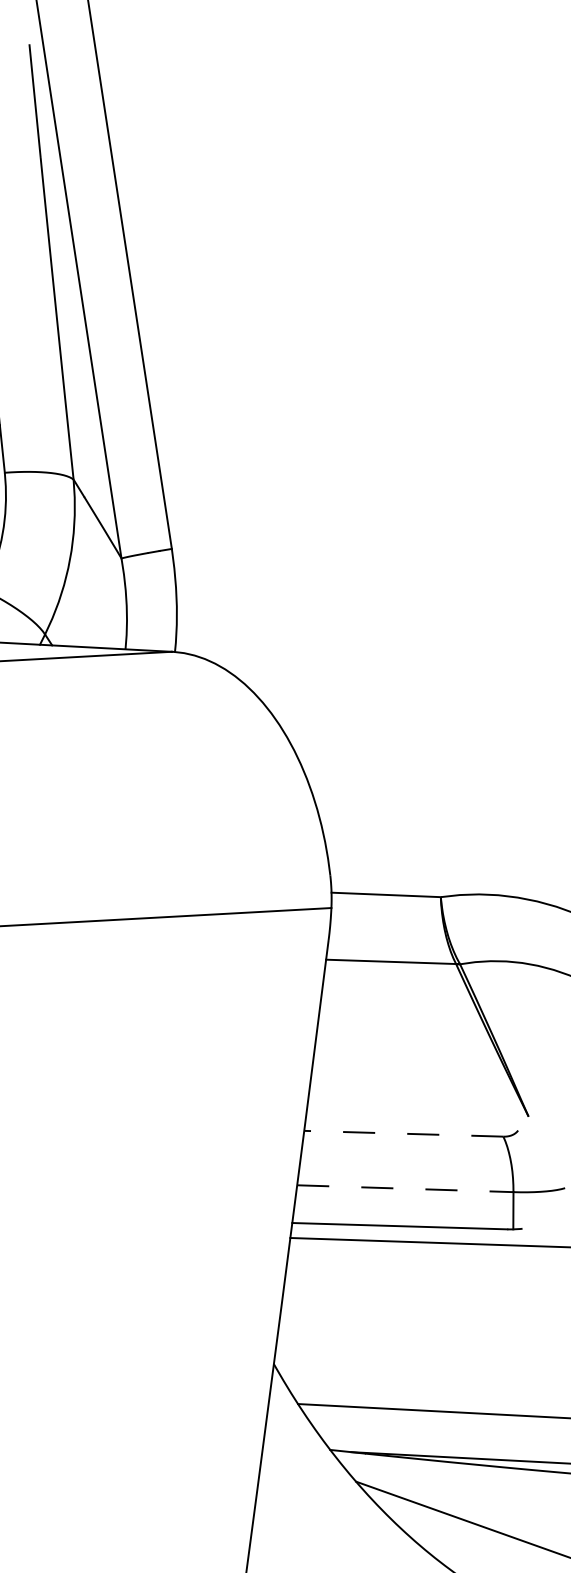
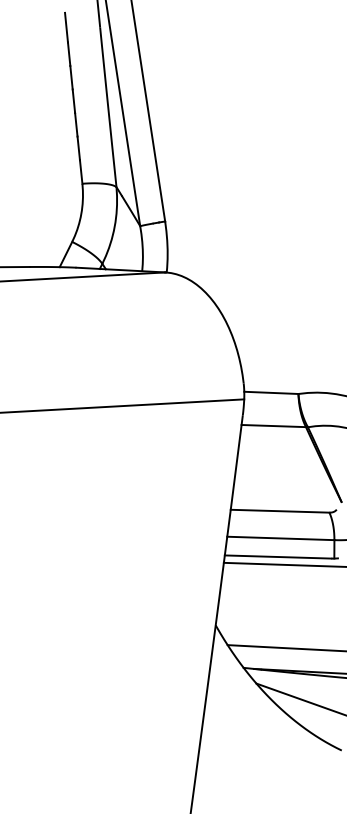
line: (402, 1134) -> (279, 511), dashed -> solid
line: (404, 1188) -> (280, 538), dashed -> solid

